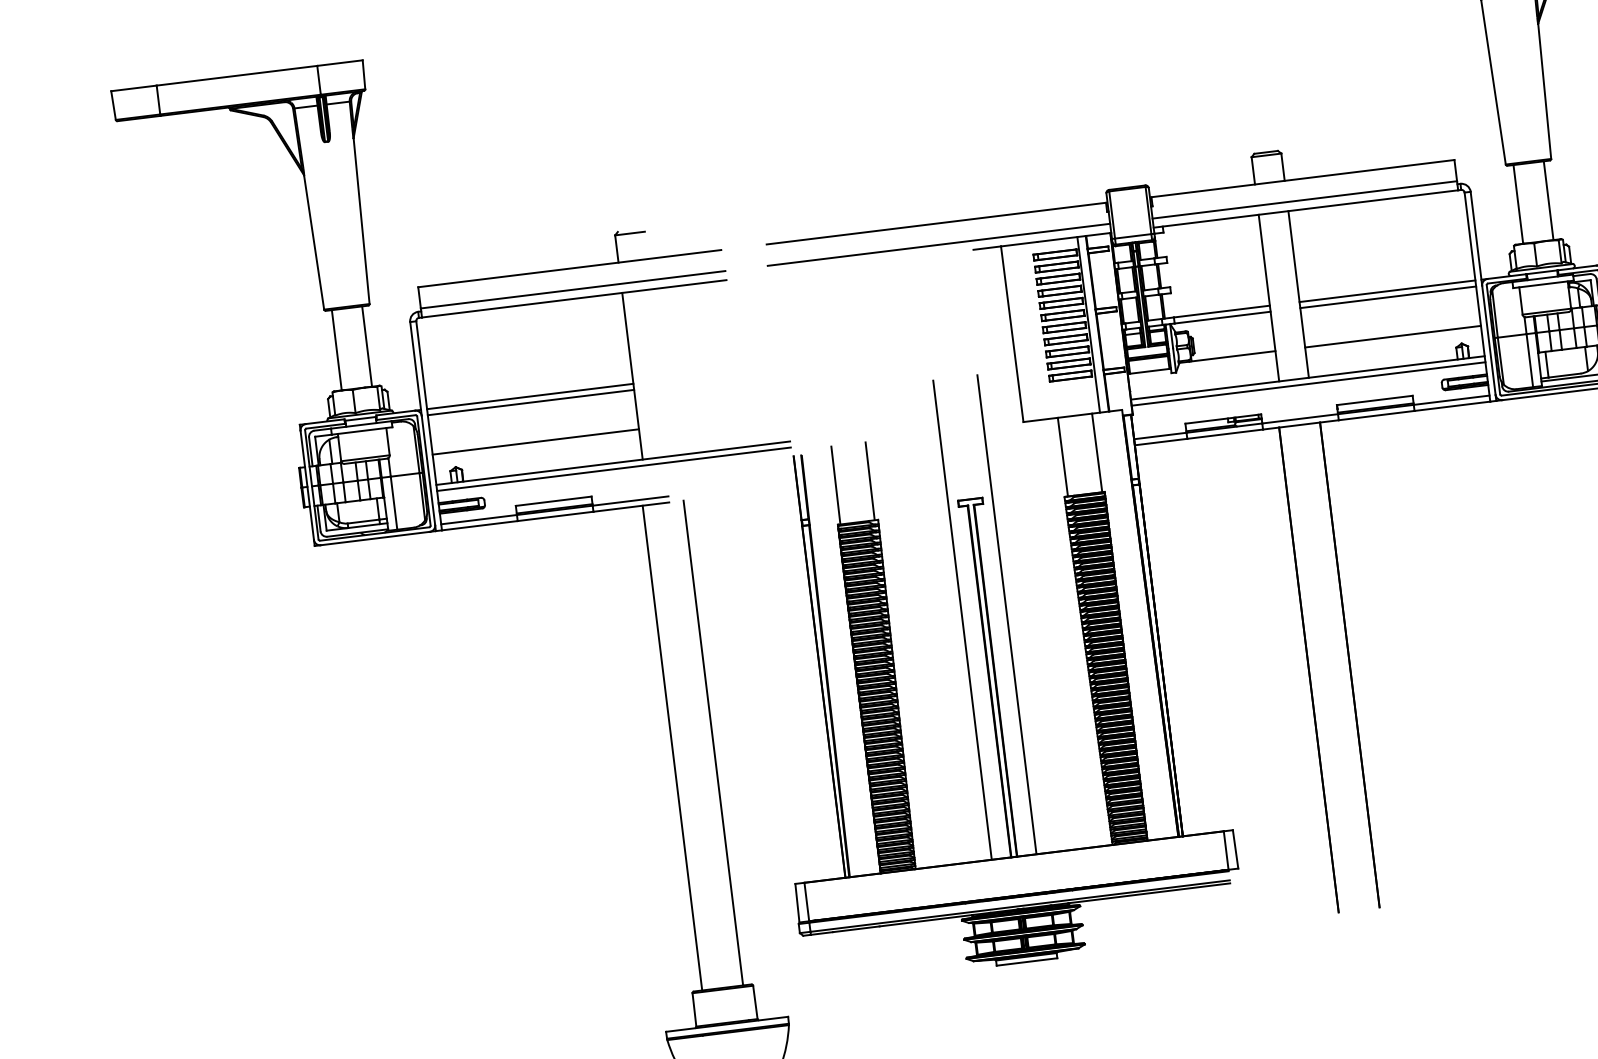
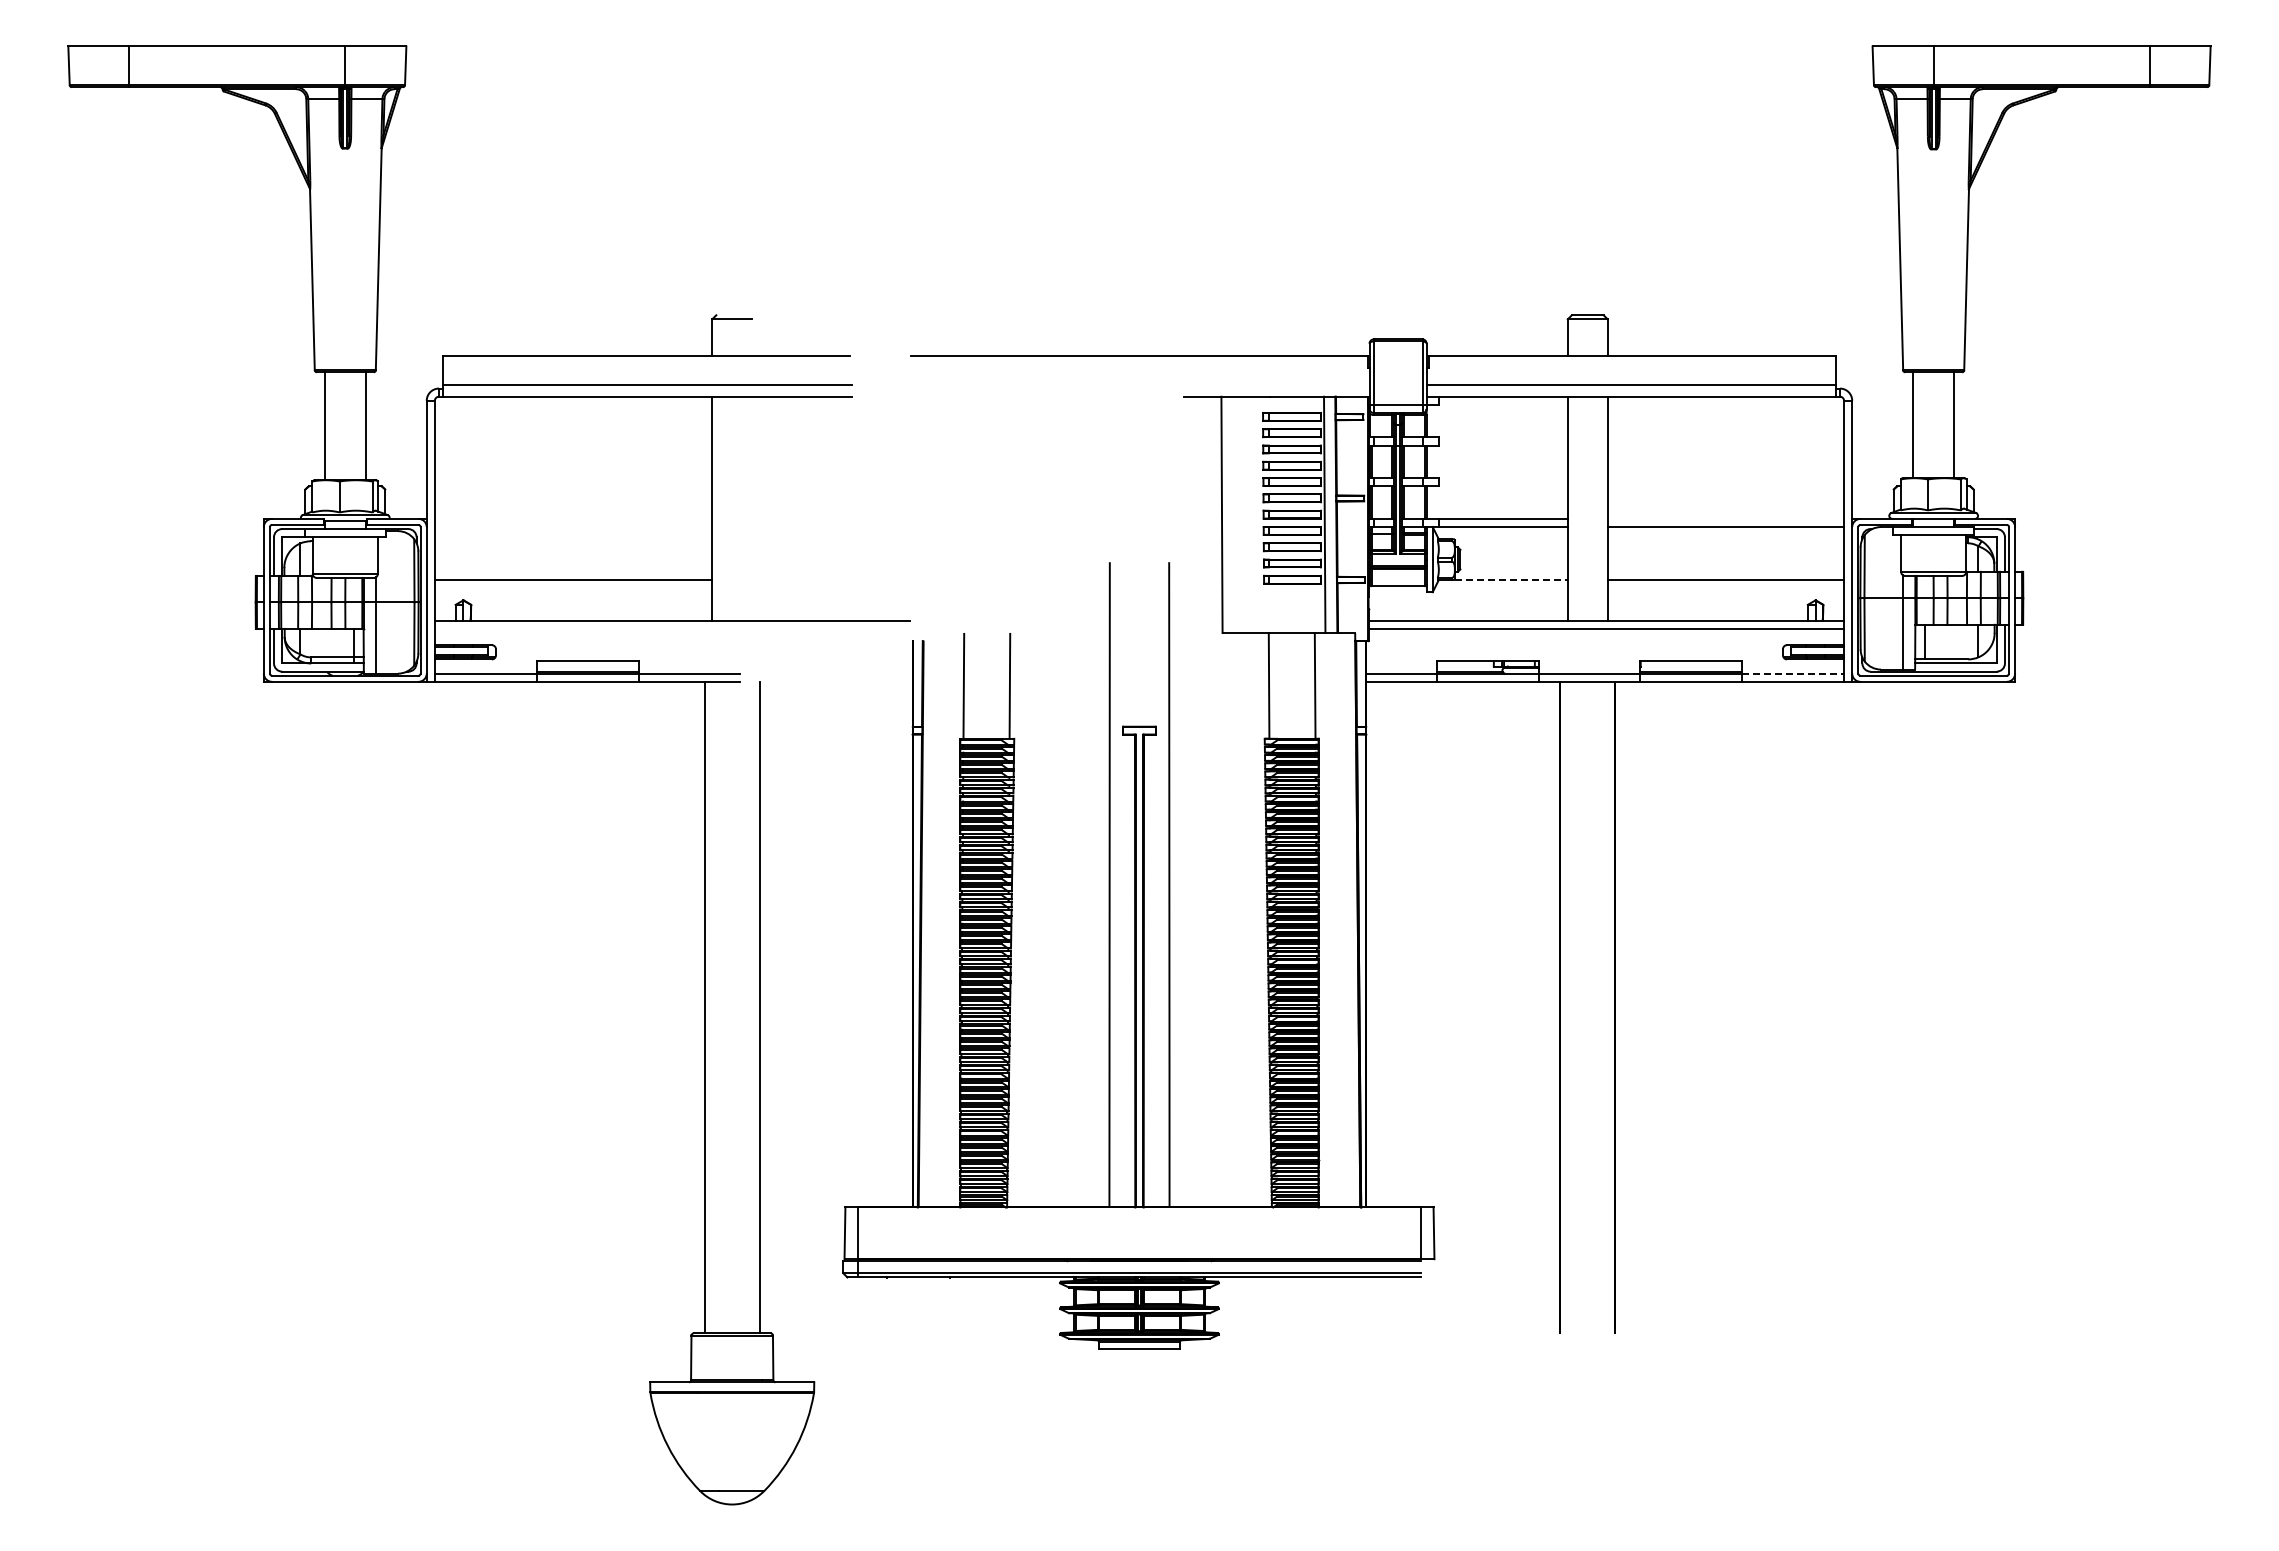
line: (938, 244) -> (1139, 384), removed
line: (1387, 290) -> (1725, 518), removed
line: (1233, 356) -> (1511, 580), solid -> dashed
line: (530, 396) -> (573, 518), removed
line: (1451, 400) -> (1793, 673), solid -> dashed
line: (530, 402) -> (573, 527), removed
line: (613, 469) -> (672, 628), removed

